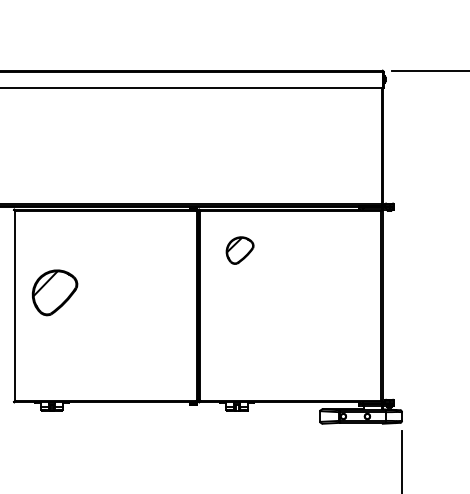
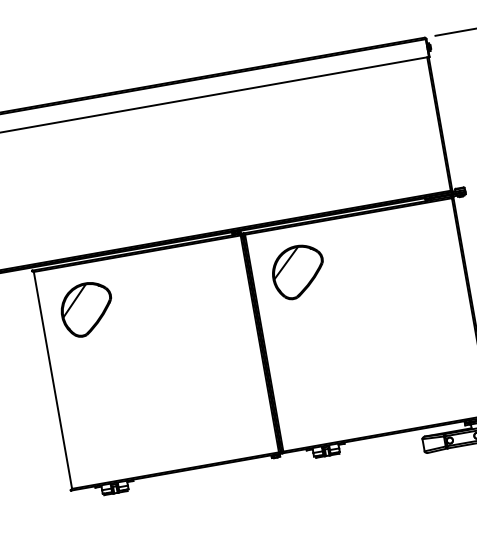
part: (239, 250) -> (297, 271), size x1.67
part: (54, 292) -> (86, 309), moved

